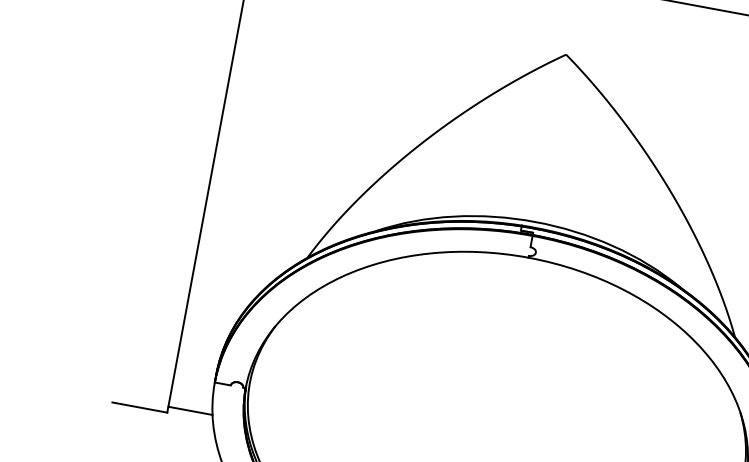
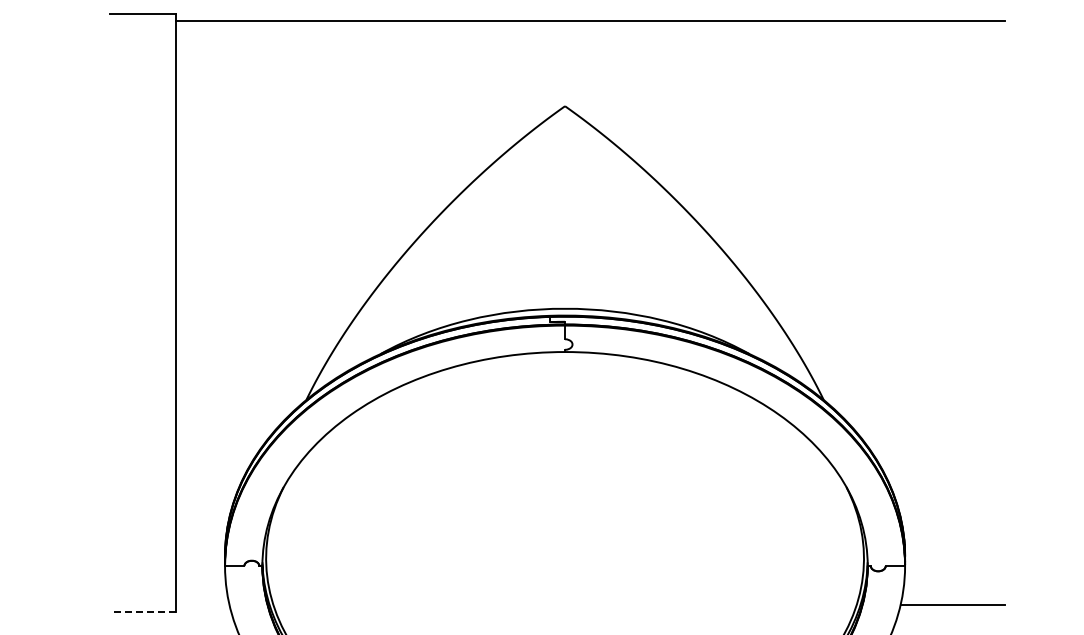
line: (139, 407) -> (142, 611), solid -> dashed
line: (190, 410) -> (202, 604), removed

